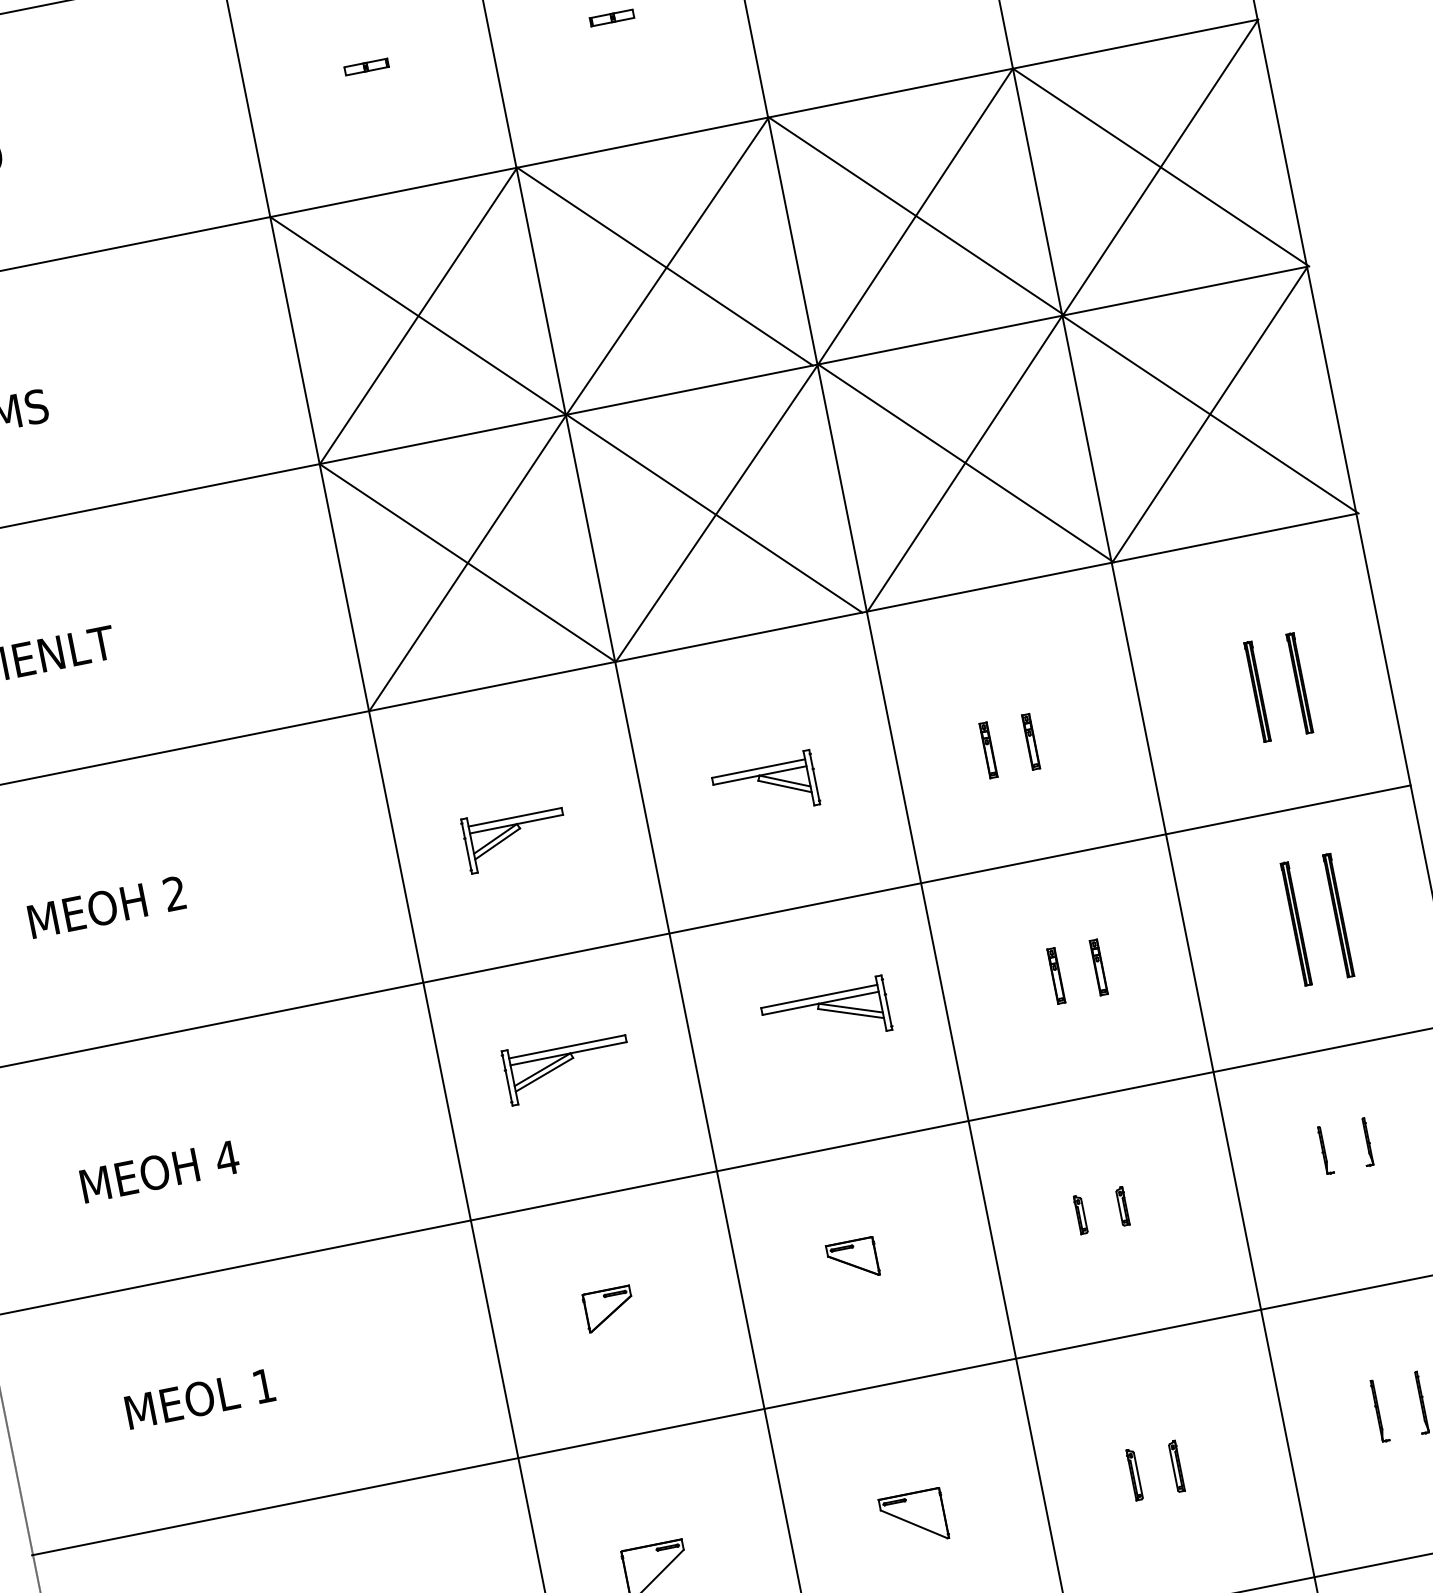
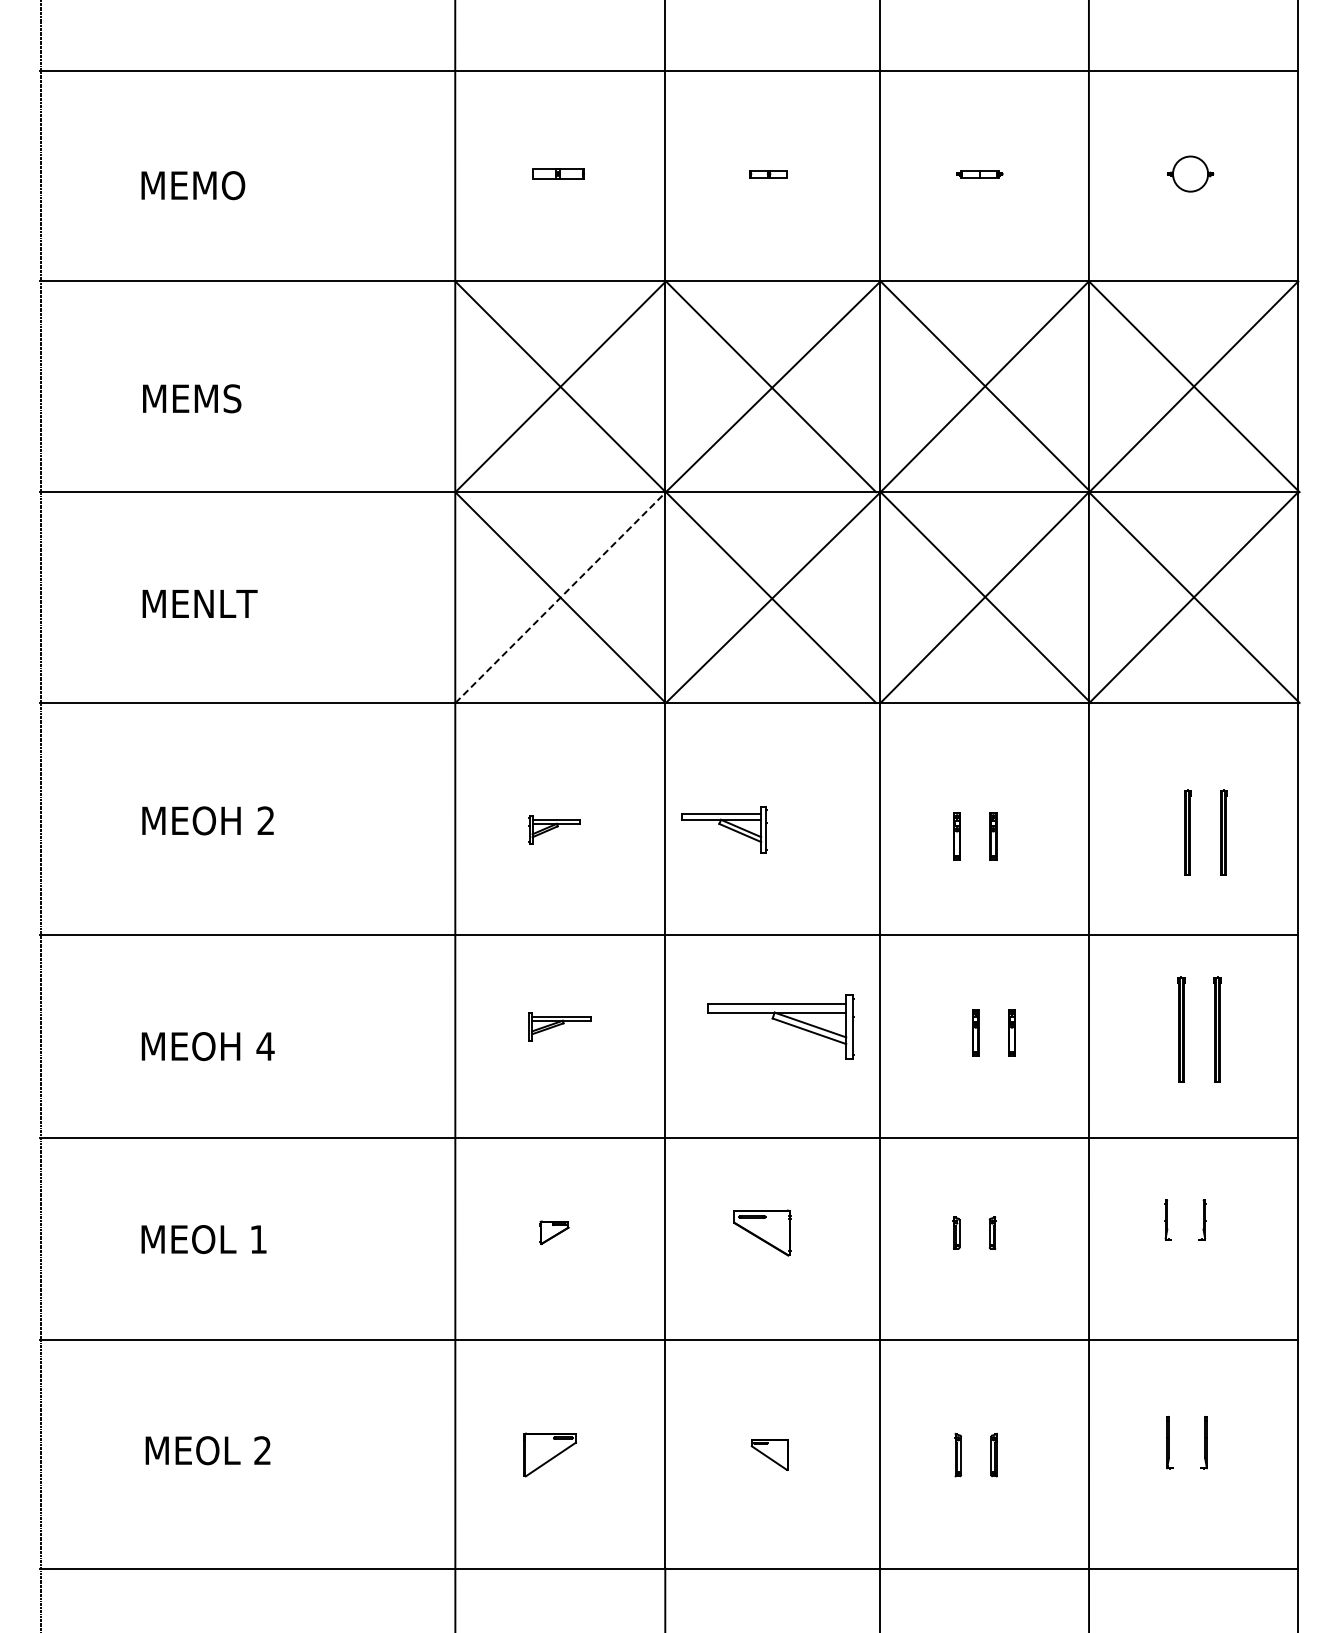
part: (366, 67) -> (558, 174), size x1.4
line: (467, 562) -> (560, 597), solid -> dashed
part: (765, 786) -> (724, 829), moved
part: (514, 836) -> (554, 829), size x0.6
part: (825, 1014) -> (780, 1026), size x1.4
part: (566, 1065) -> (559, 1026), size x0.6
part: (853, 1259) -> (762, 1232), size x1.4
part: (609, 1308) -> (554, 1232), size x0.7
part: (913, 1518) -> (769, 1454), size x0.7

